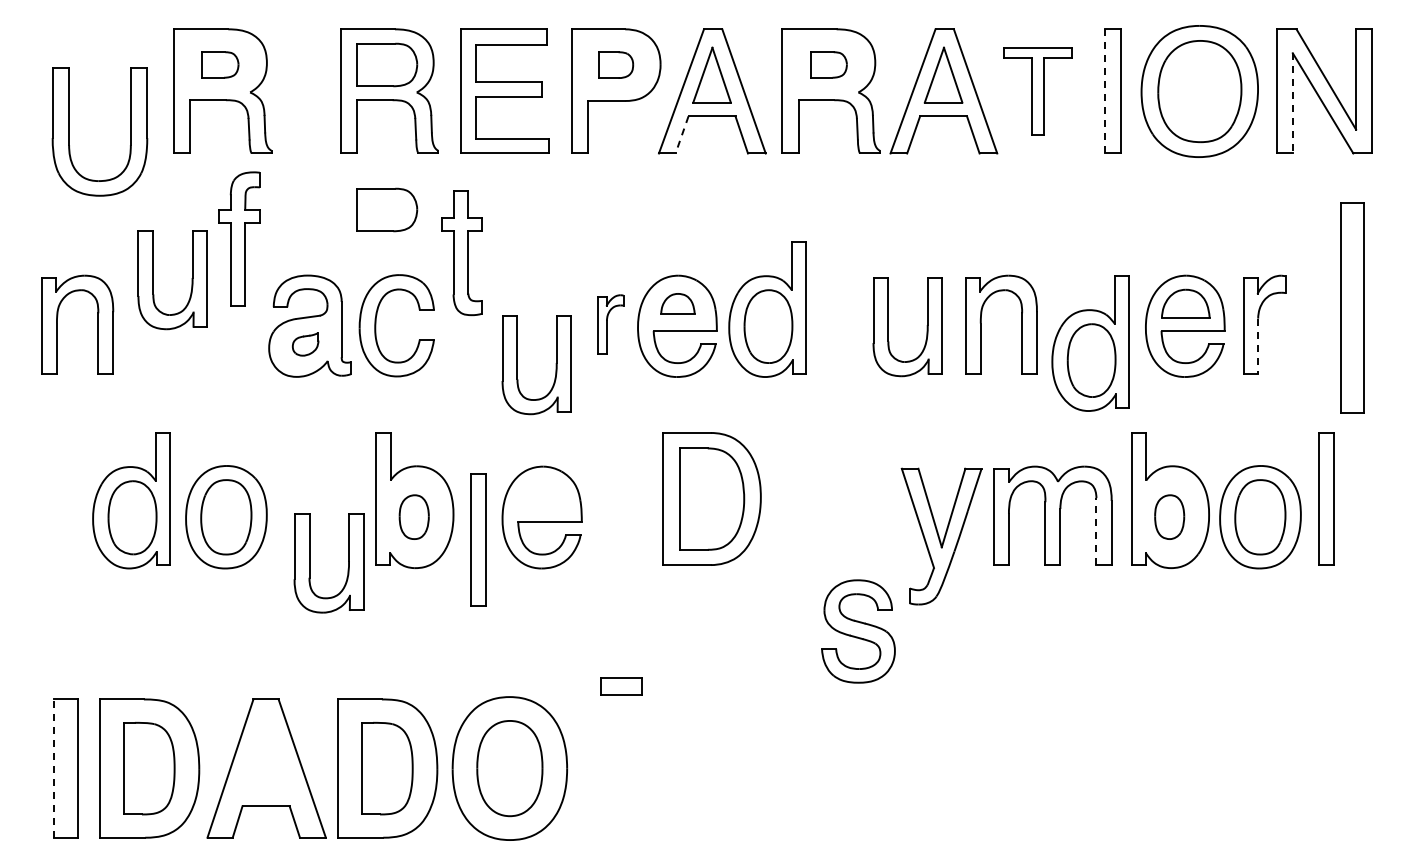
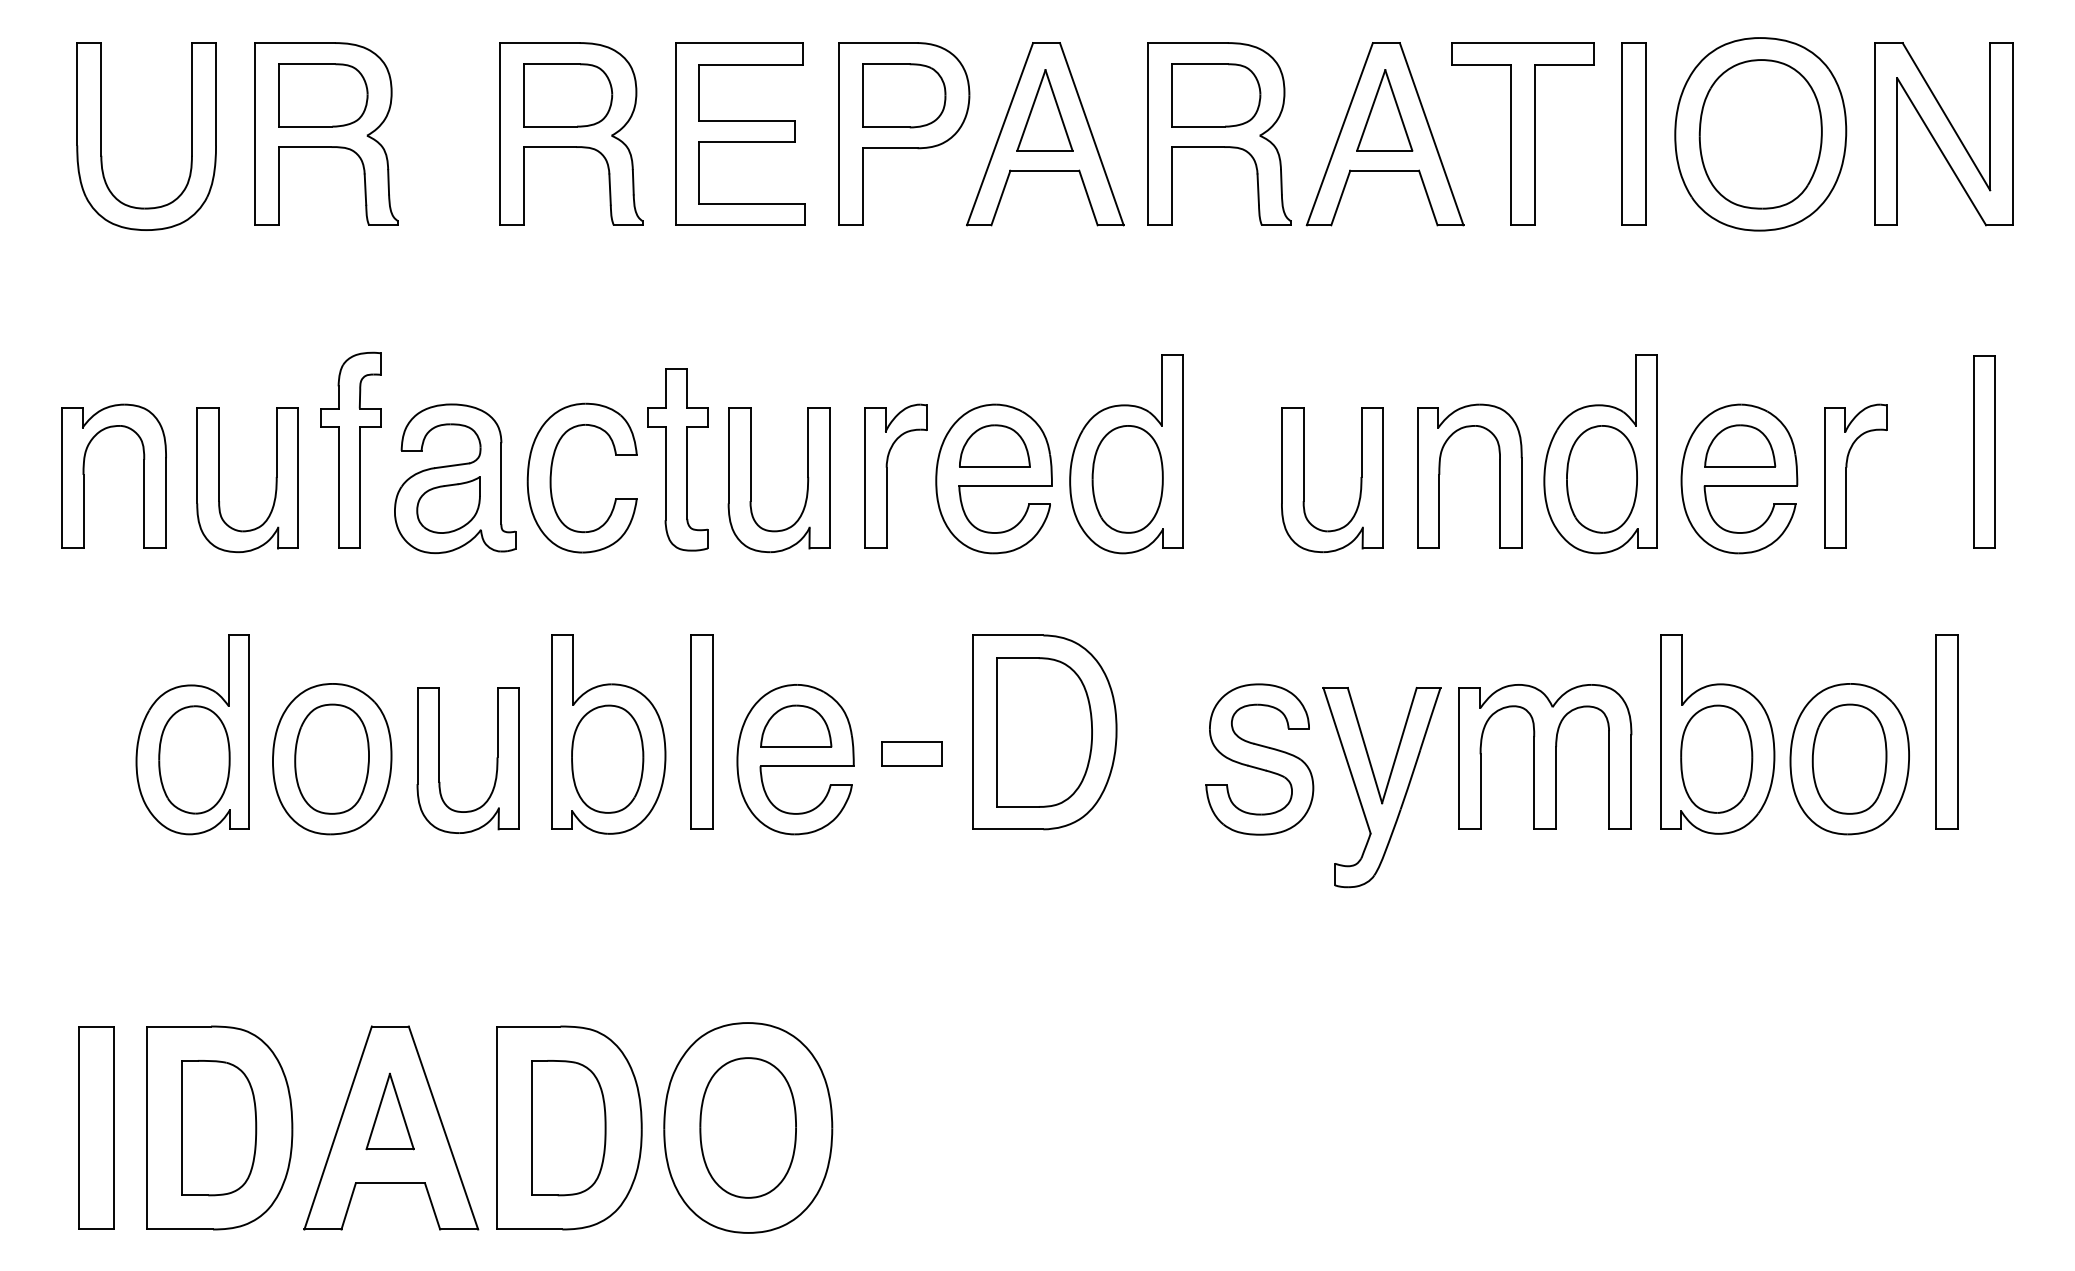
part: (220, 64) -> (323, 94), size x1.67
part: (616, 64) -> (904, 94), size x1.67
part: (828, 64) -> (1215, 94), size x1.67
part: (1037, 90) -> (1522, 132), size x1.43
line: (1105, 90) -> (1622, 132), dashed -> solid
line: (1292, 103) -> (1896, 151), dashed -> solid
part: (69, 131) -> (101, 135), moved
line: (682, 134) -> (1001, 197), dashed -> solid
part: (387, 209) -> (568, 307), removed
part: (239, 238) -> (351, 449), moved
part: (461, 253) -> (677, 460), moved
part: (153, 280) -> (219, 480), moved
part: (677, 303) -> (994, 445), size x1.43
part: (1352, 307) -> (1984, 451), size x0.62
part: (610, 324) -> (895, 476), size x1.67
part: (1090, 343) -> (1600, 454), moved
part: (305, 344) -> (448, 505), size x1.67
line: (1258, 346) -> (1846, 508), dashed -> solid
part: (517, 365) -> (750, 480), moved
part: (542, 494) -> (796, 725), added
part: (414, 516) -> (608, 758), size x1.67
part: (1169, 516) -> (1716, 758), size x1.67
line: (1096, 531) -> (1609, 780), dashed -> solid
part: (478, 539) -> (702, 731), moved
part: (310, 563) -> (440, 760), moved
part: (858, 631) -> (1259, 759), moved
part: (621, 686) -> (912, 753), moved
part: (265, 756) -> (389, 1110), added
line: (53, 768) -> (78, 1127), dashed -> solid

